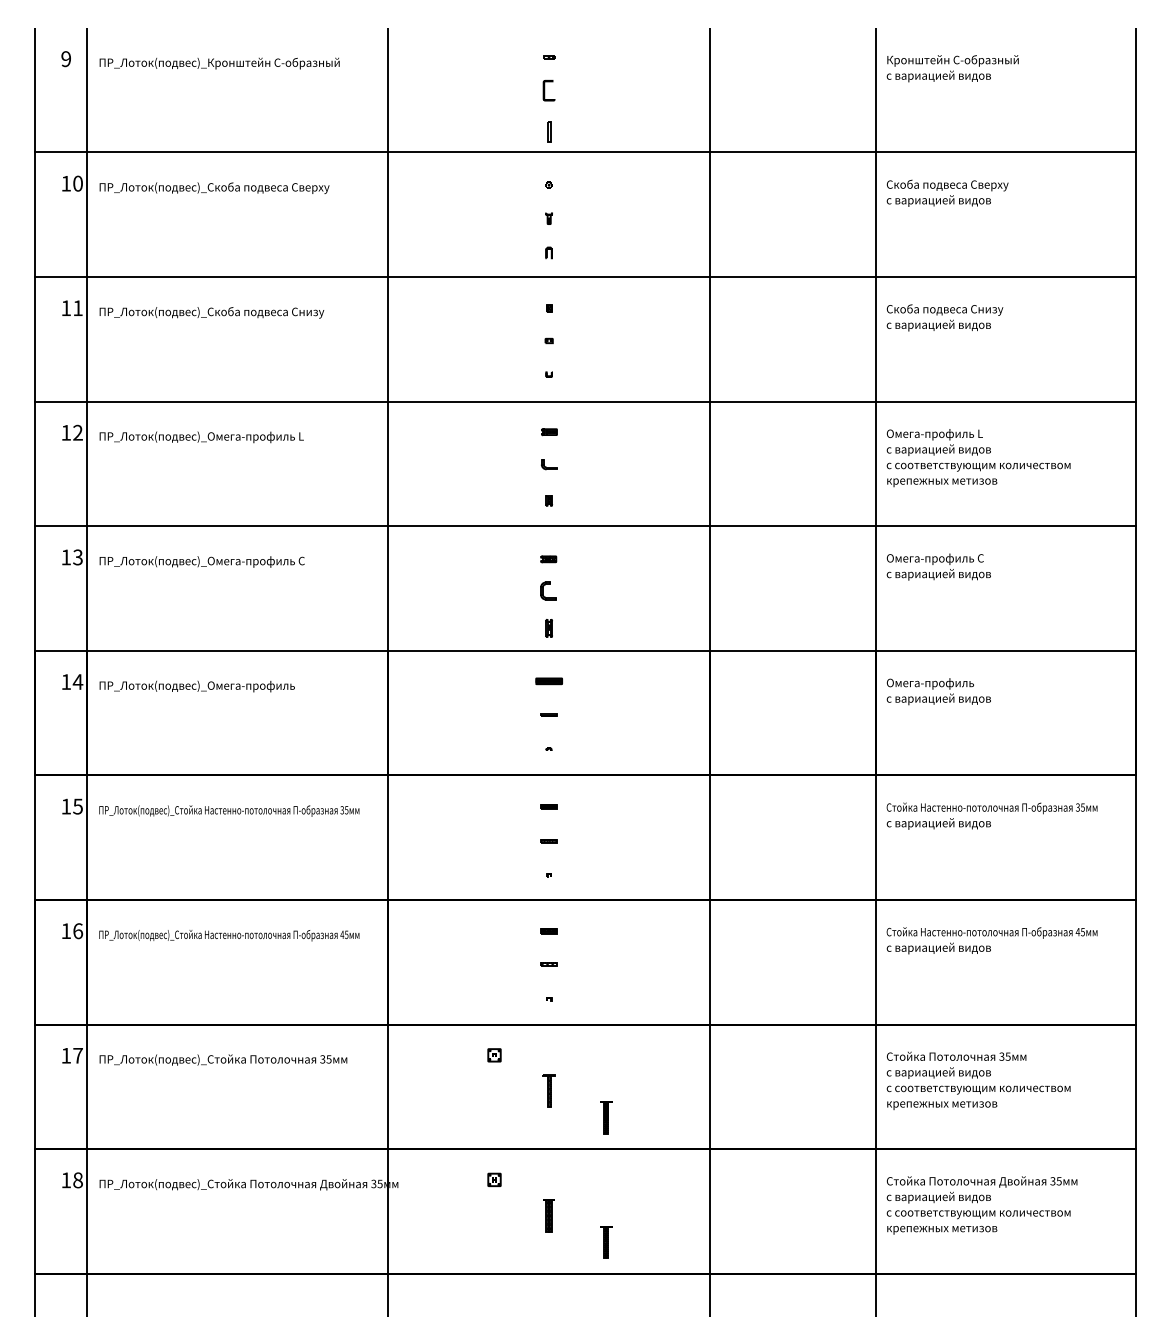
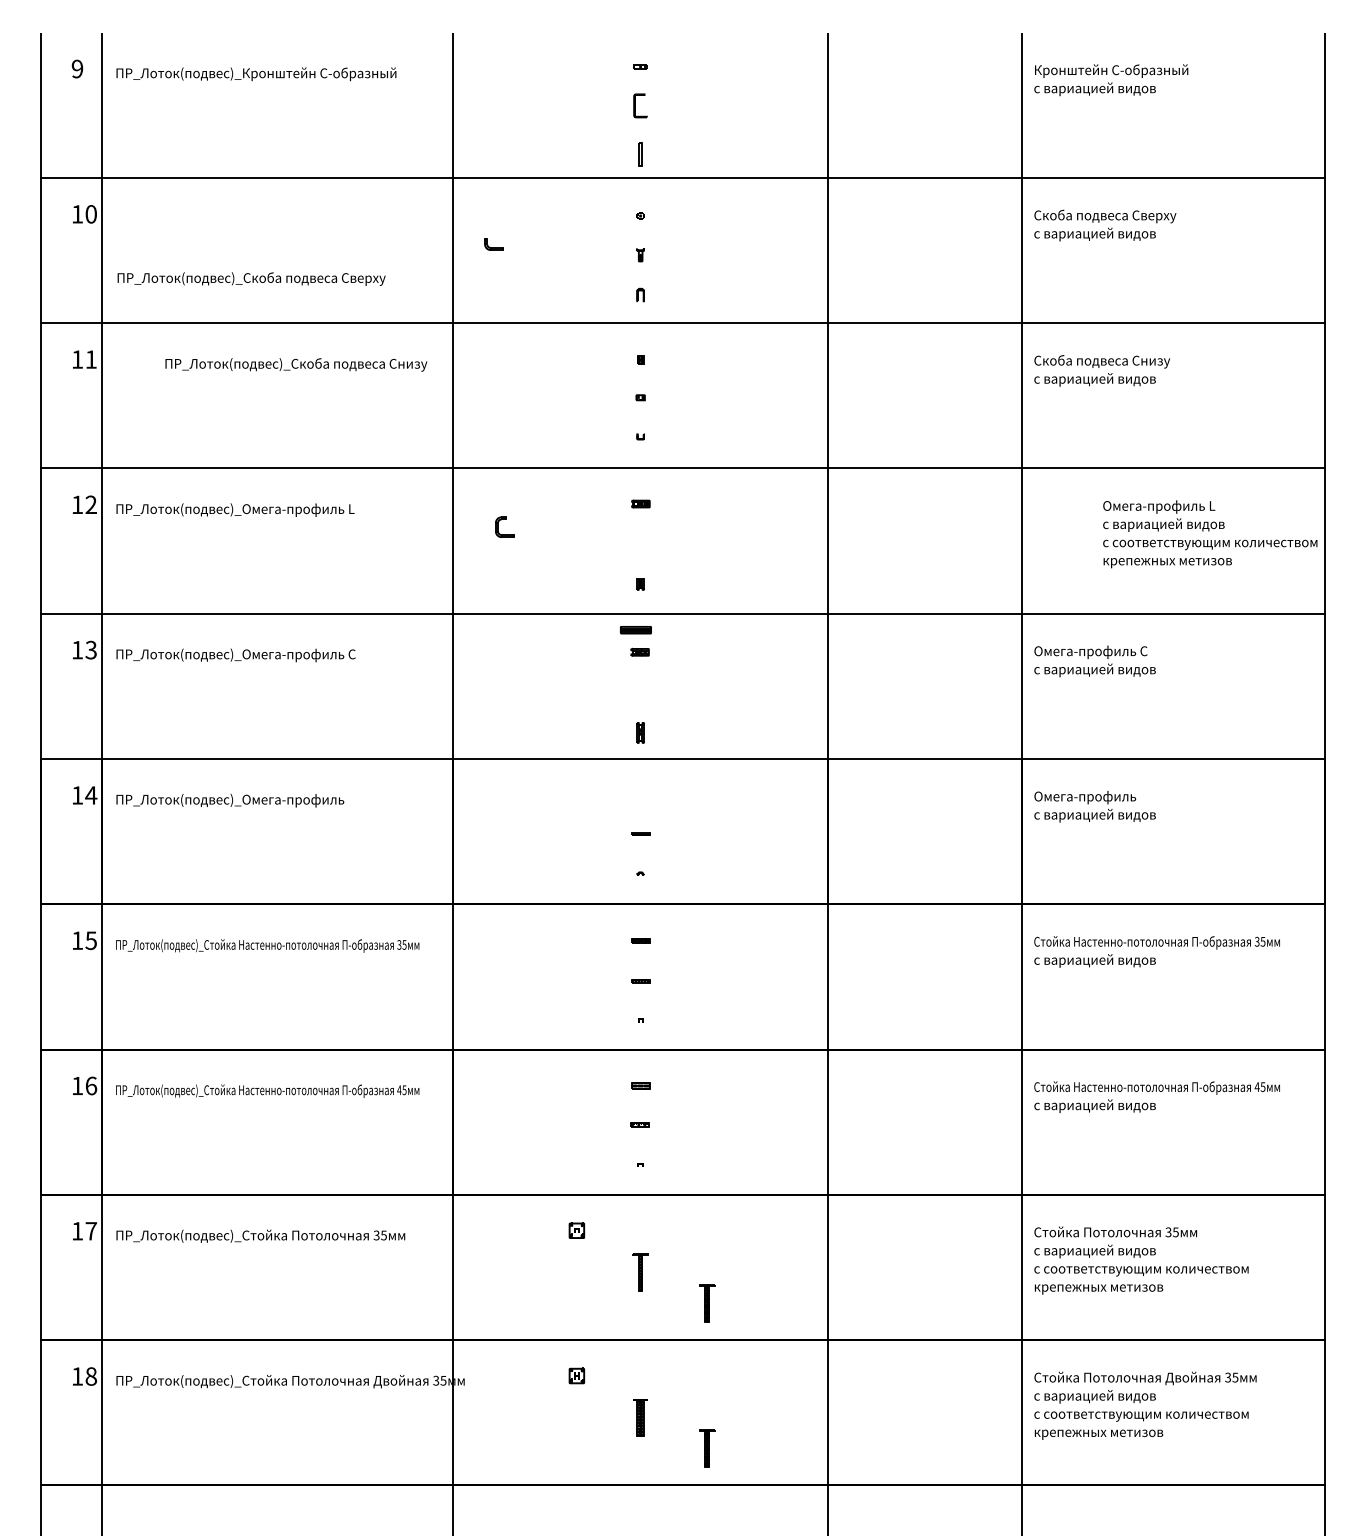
text: (214, 187) -> (251, 278), moved
text: (211, 312) -> (295, 364), moved
text: (978, 458) -> (1210, 534), moved
part: (549, 464) -> (494, 244), moved
part: (548, 590) -> (504, 526), moved
part: (548, 681) -> (635, 630), moved

